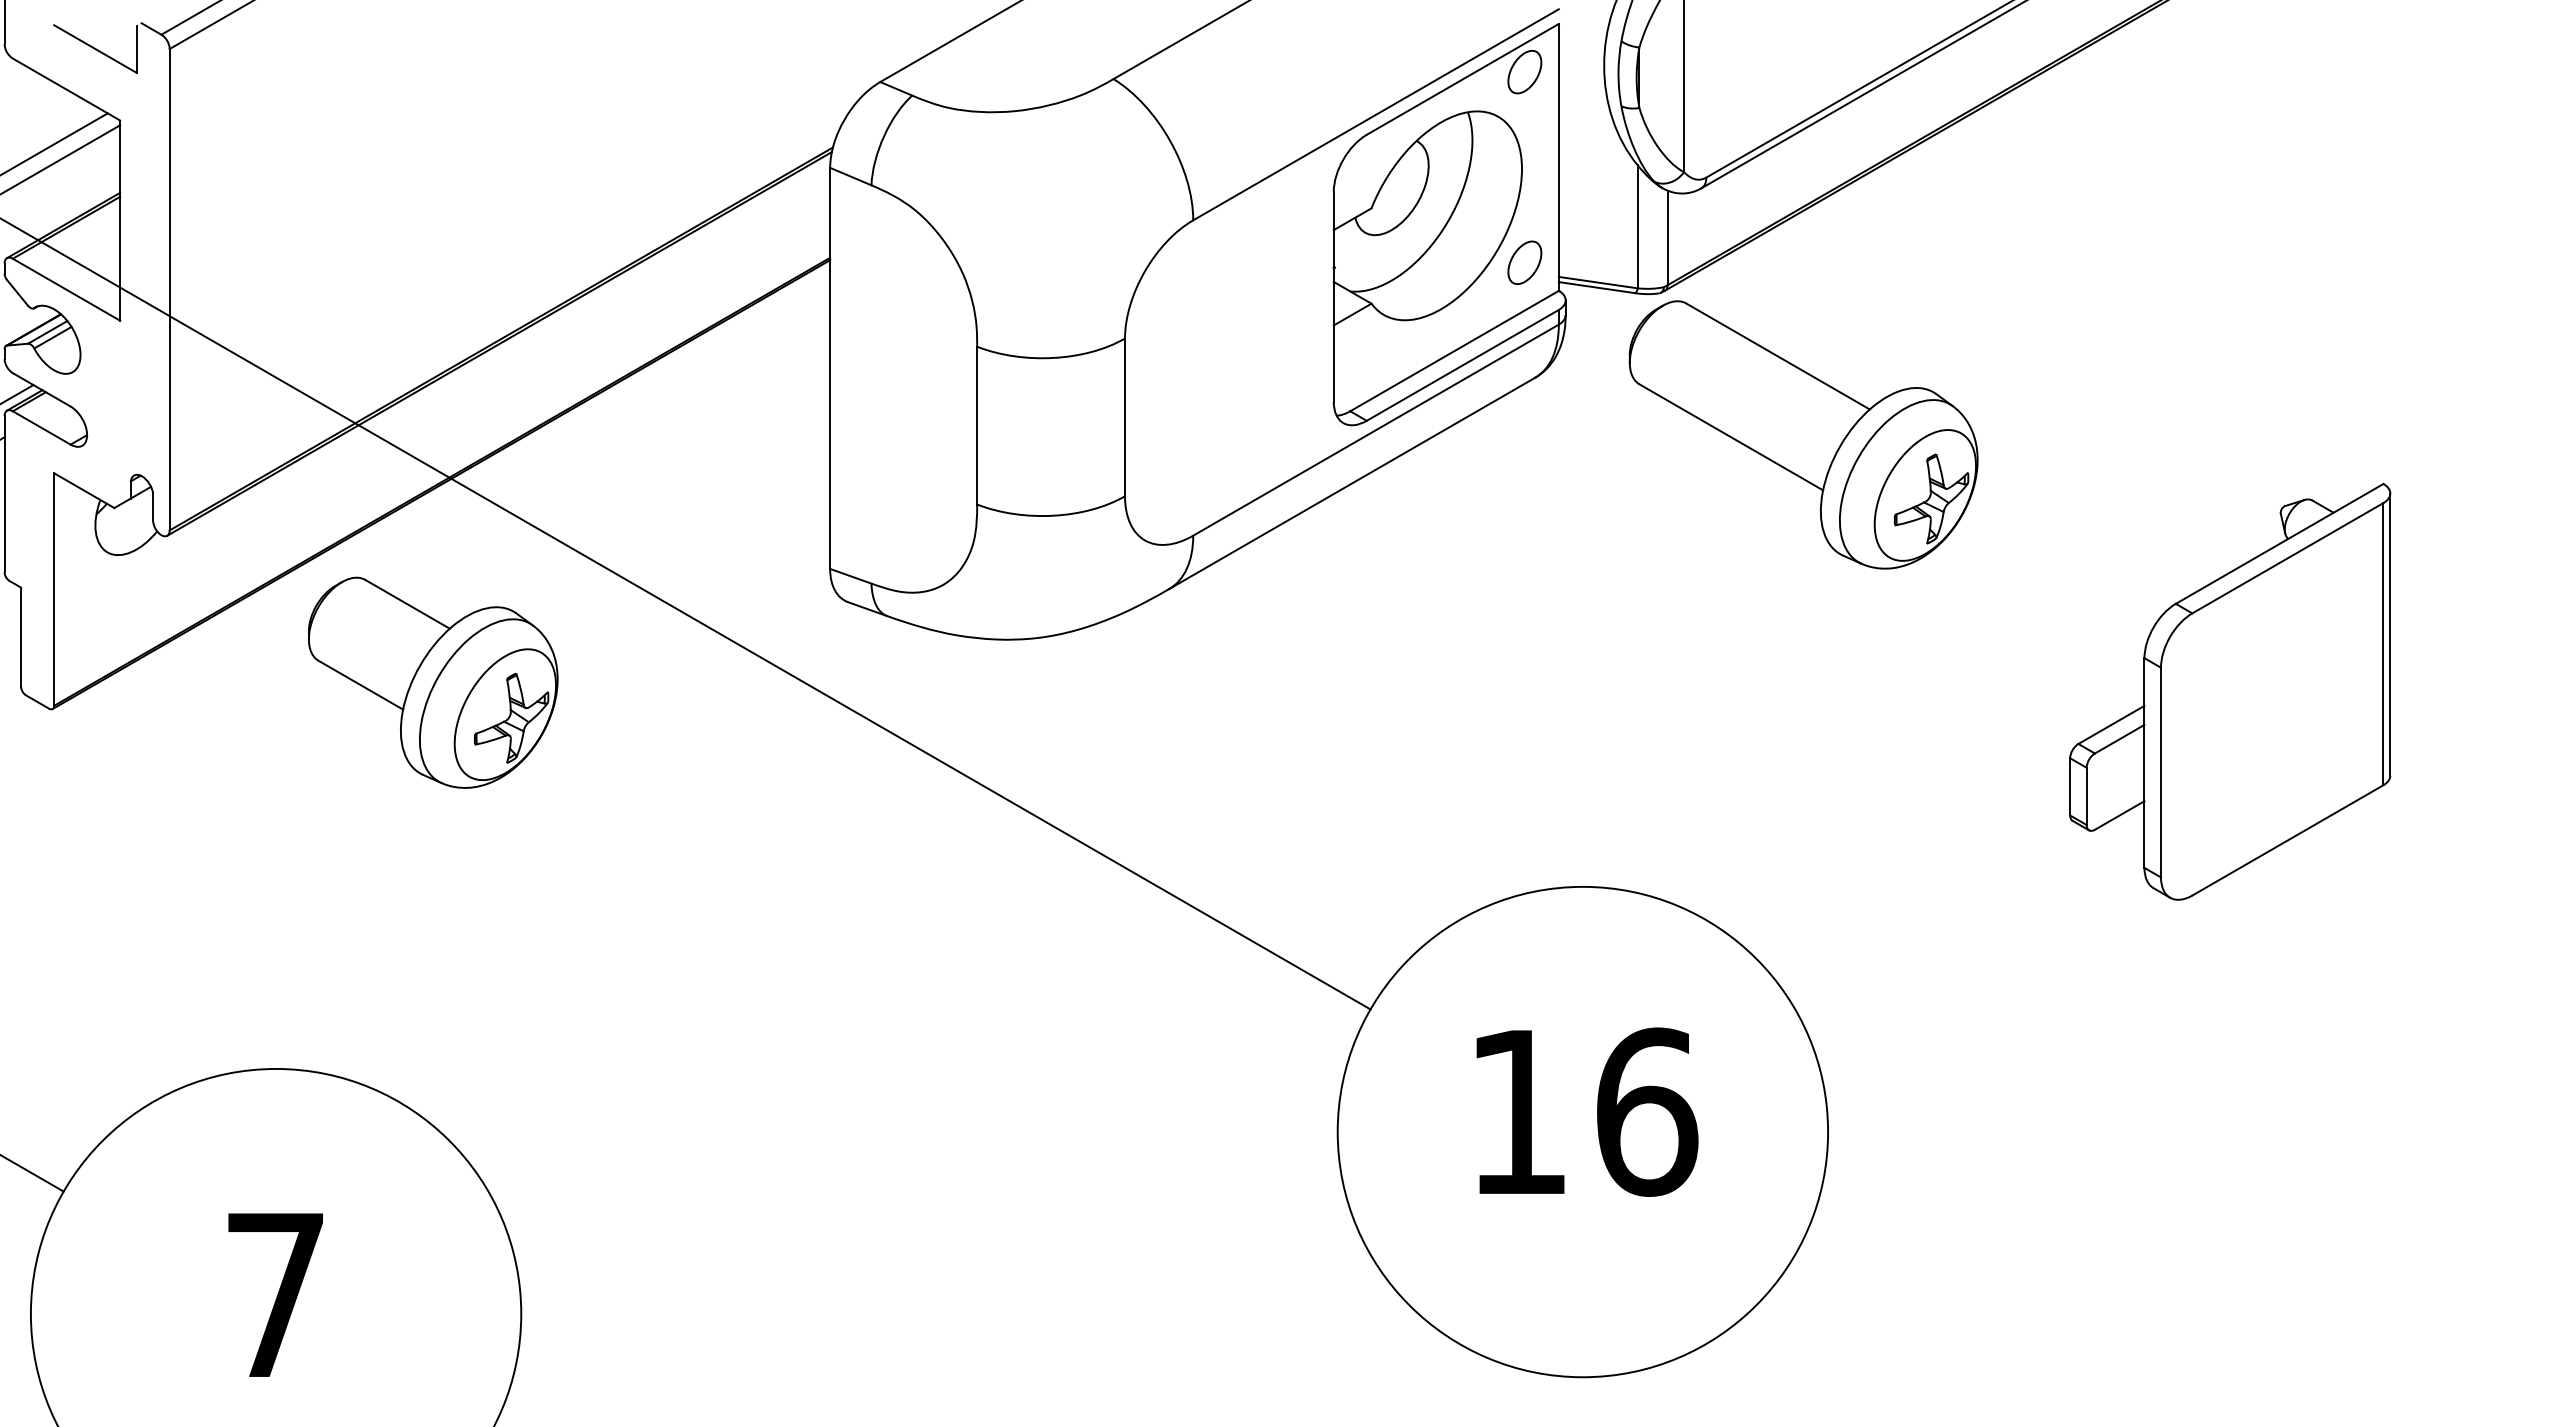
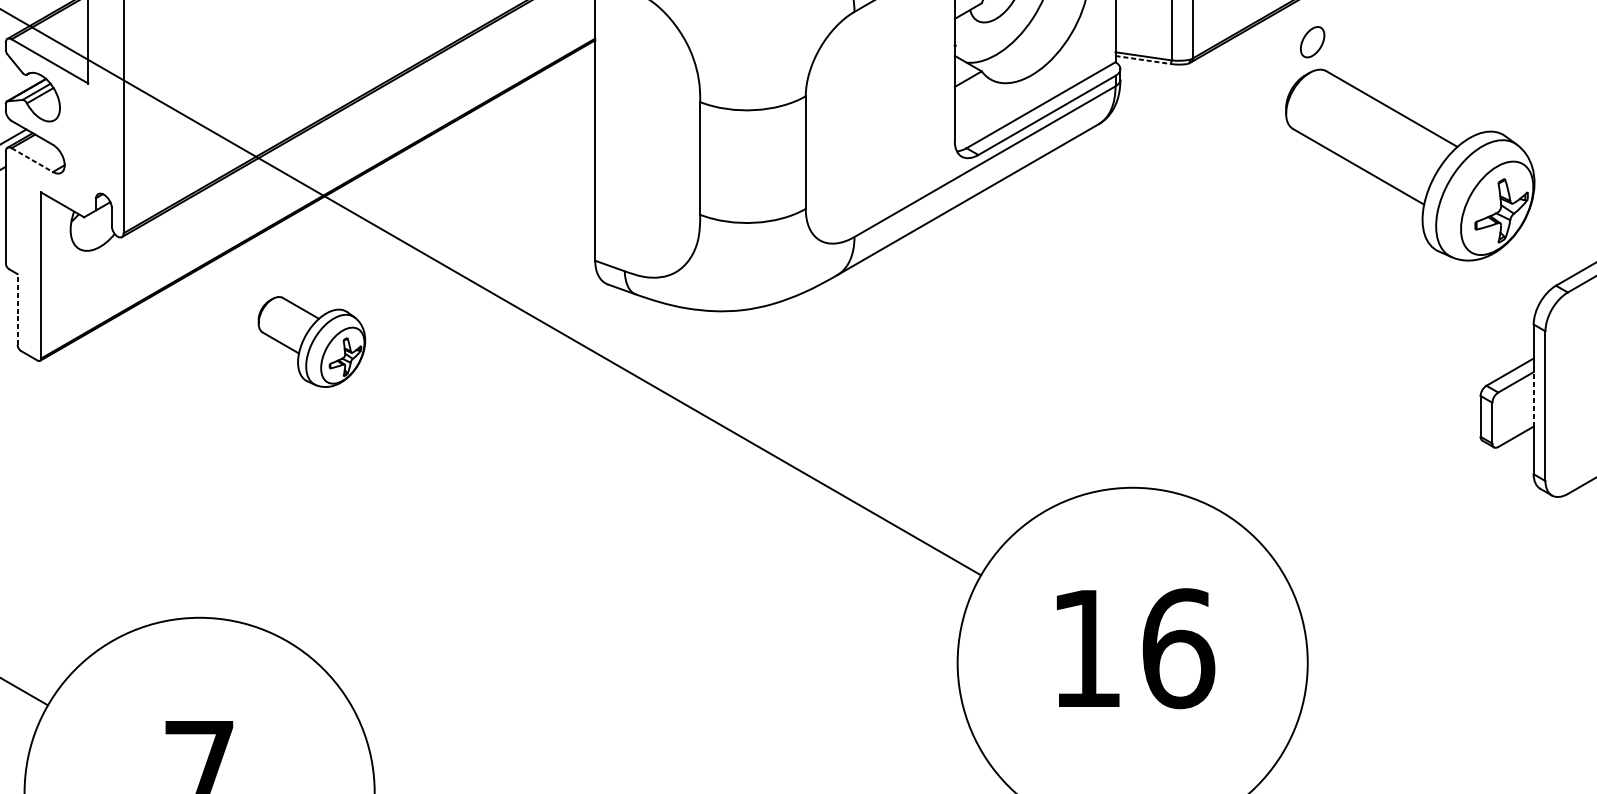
part: (1524, 262) -> (1312, 41), moved
line: (1597, 287) -> (1143, 59), solid -> dashed
line: (42, 428) -> (32, 160), solid -> dashed
part: (1803, 434) -> (1410, 164), moved
line: (21, 637) -> (17, 309), solid -> dashed
part: (433, 682) -> (312, 341), size x0.6
line: (2144, 762) -> (1533, 398), solid -> dashed

